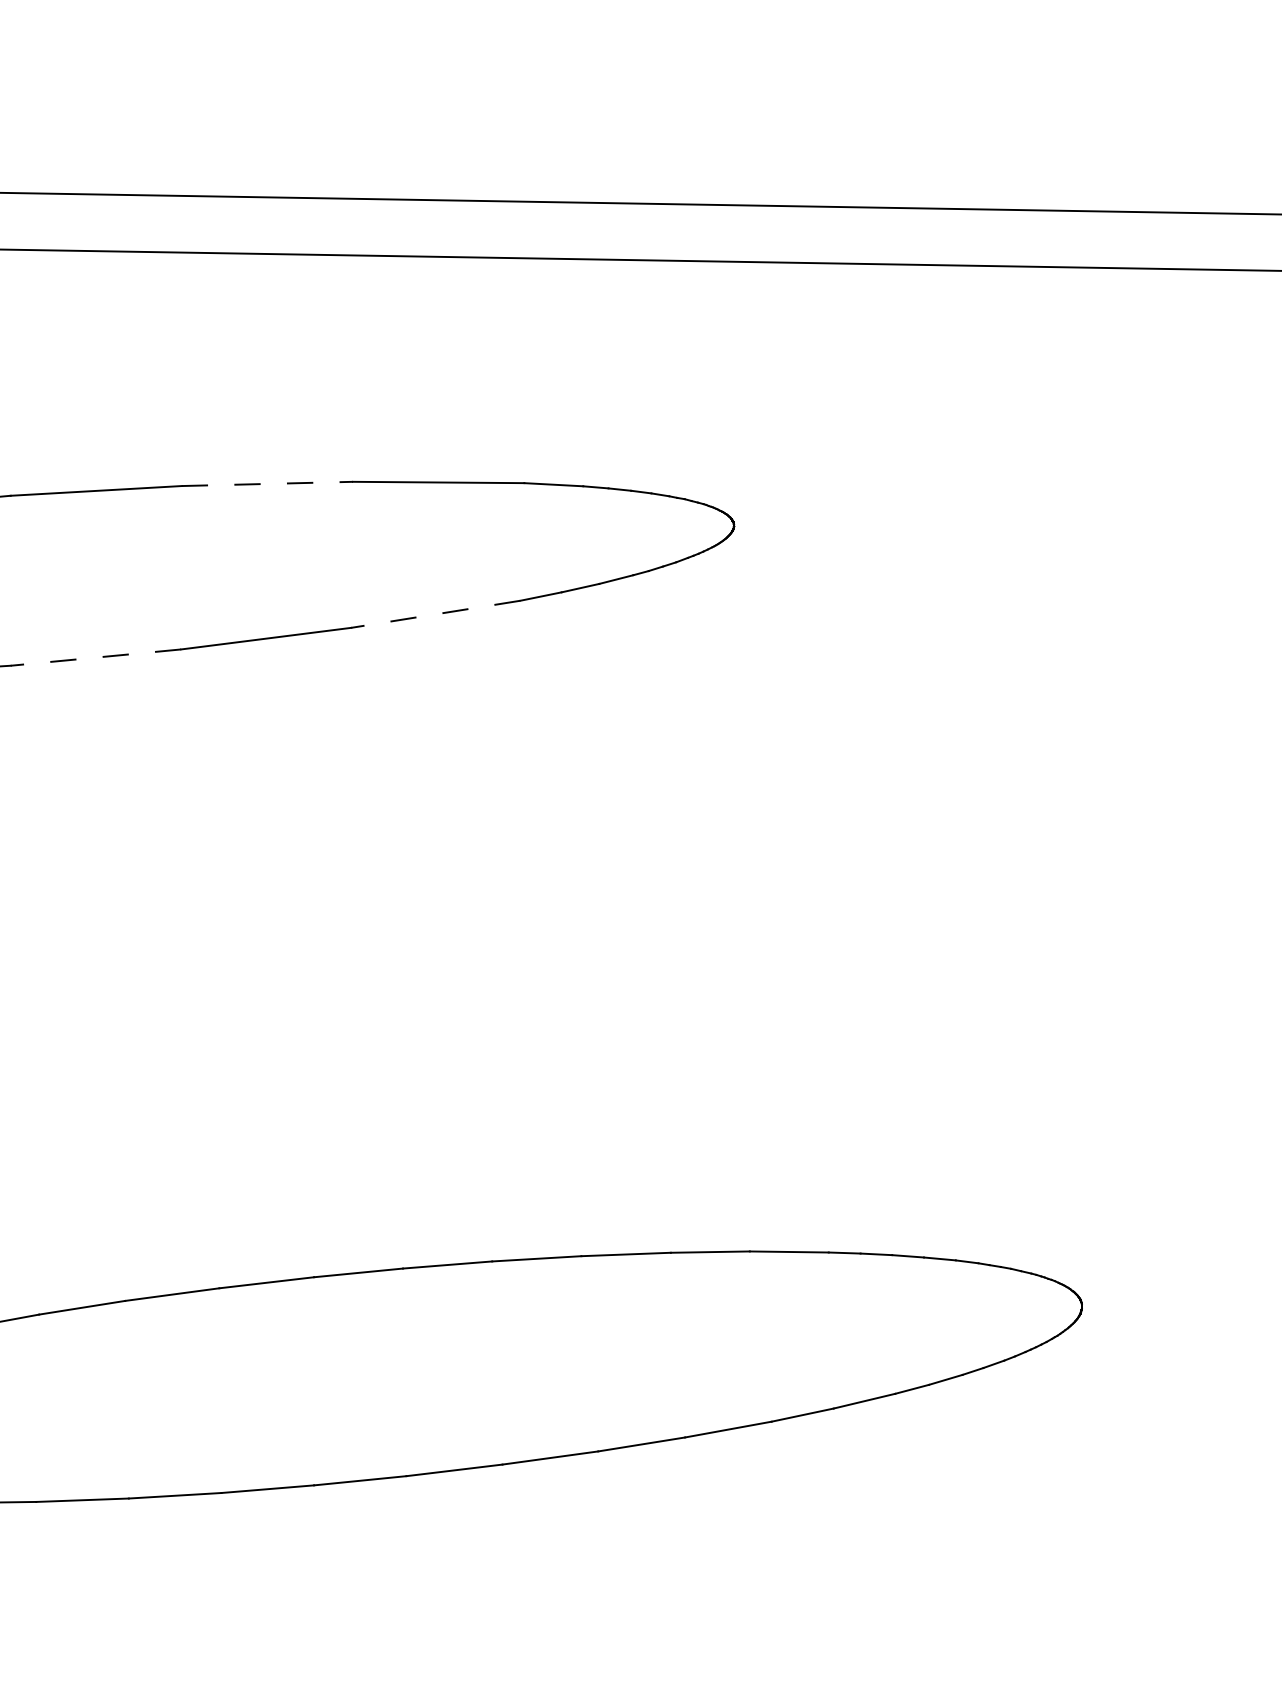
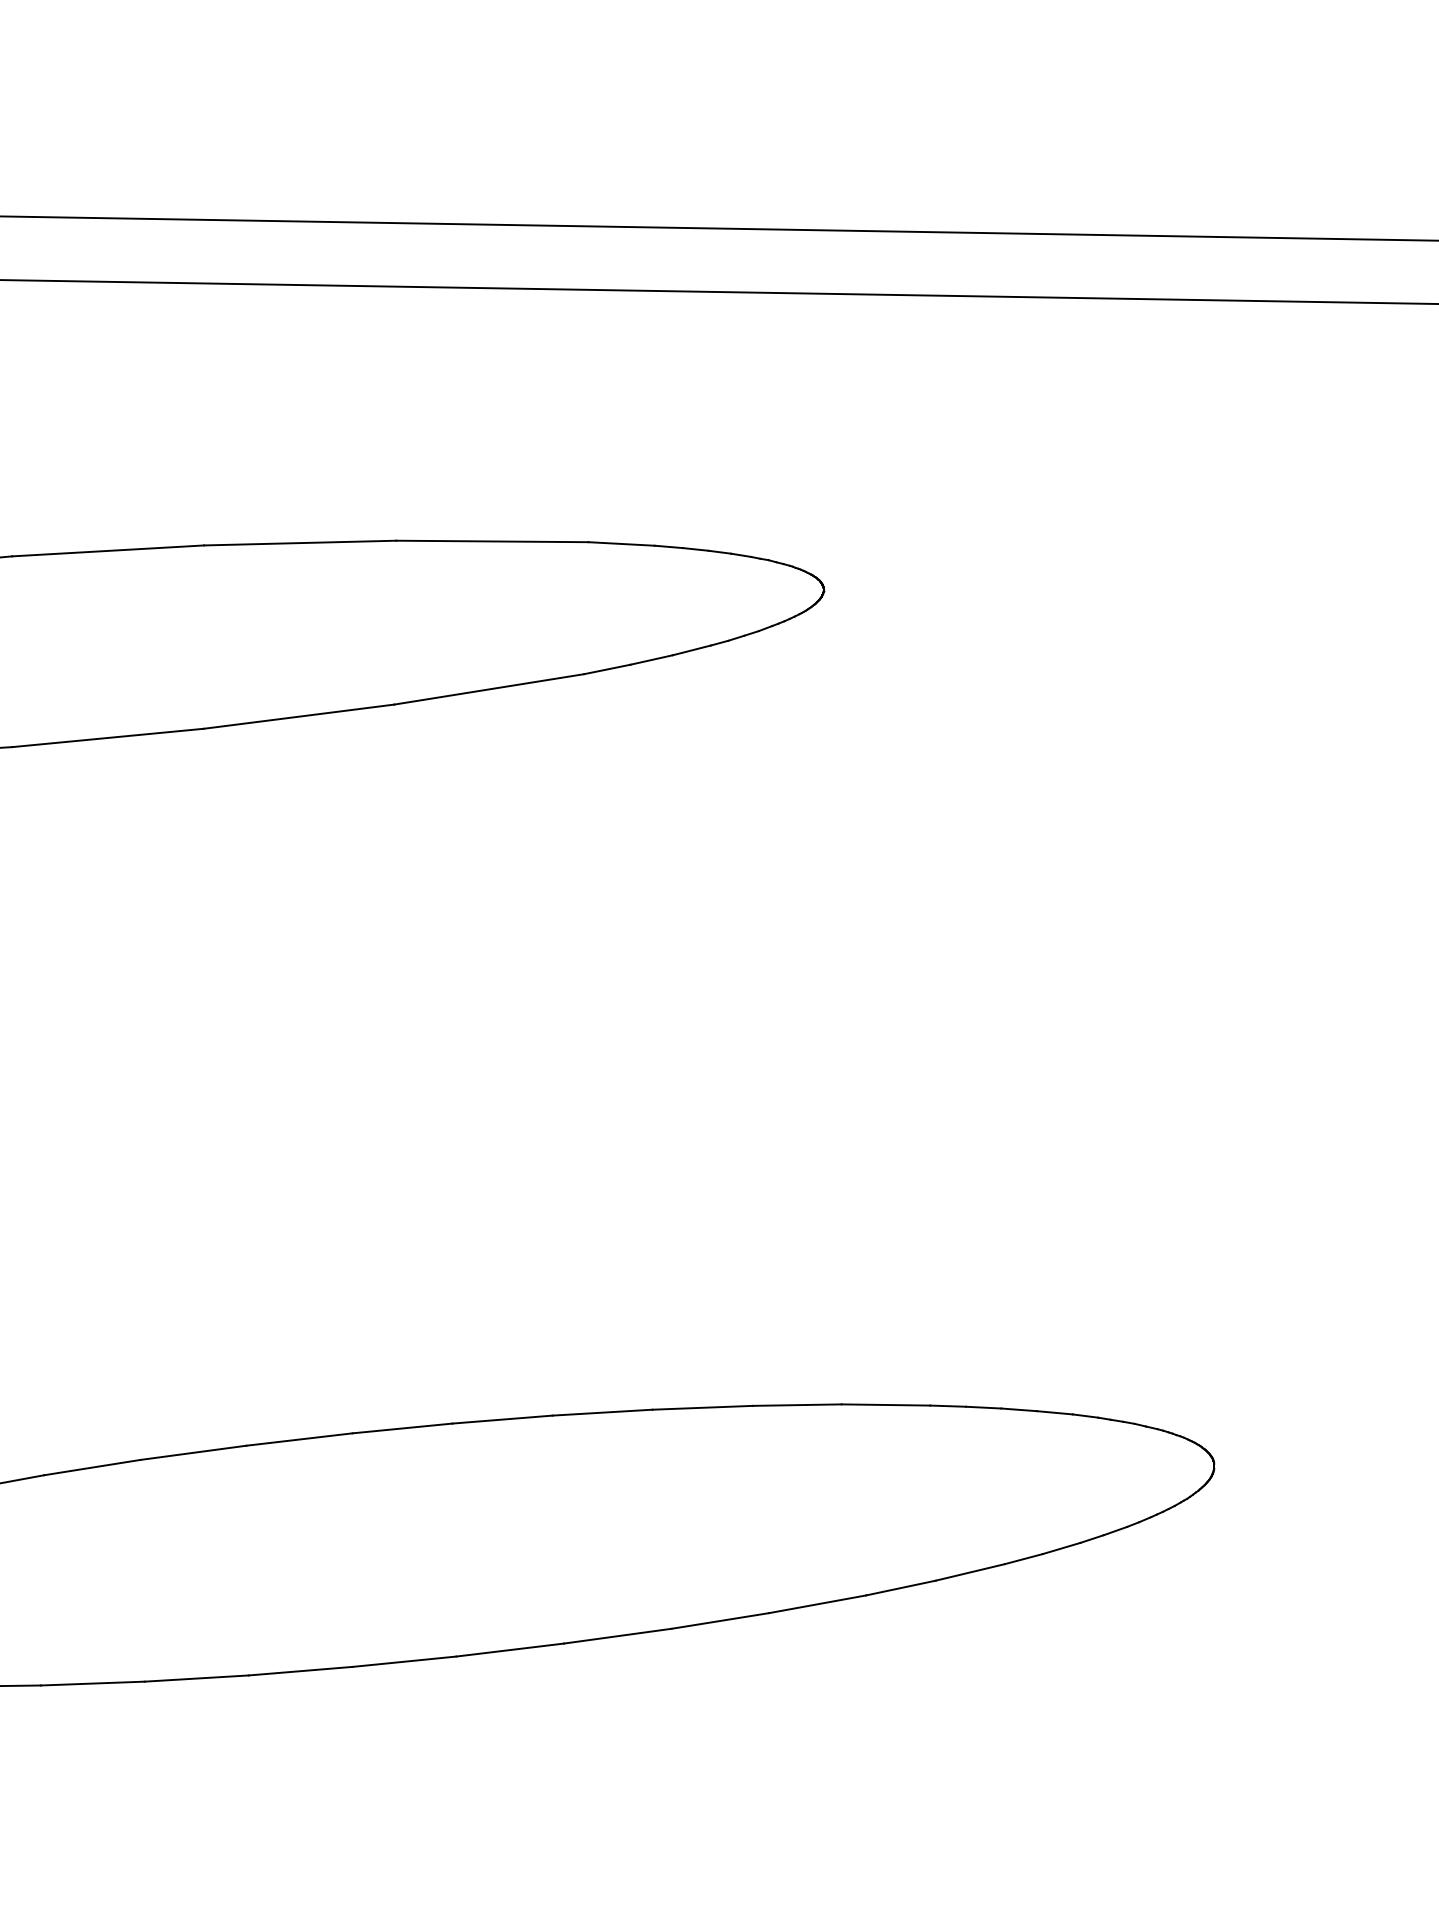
line: (267, 483) -> (300, 542), dashed -> solid
line: (435, 614) -> (488, 689), dashed -> solid
line: (95, 657) -> (107, 737), dashed -> solid

